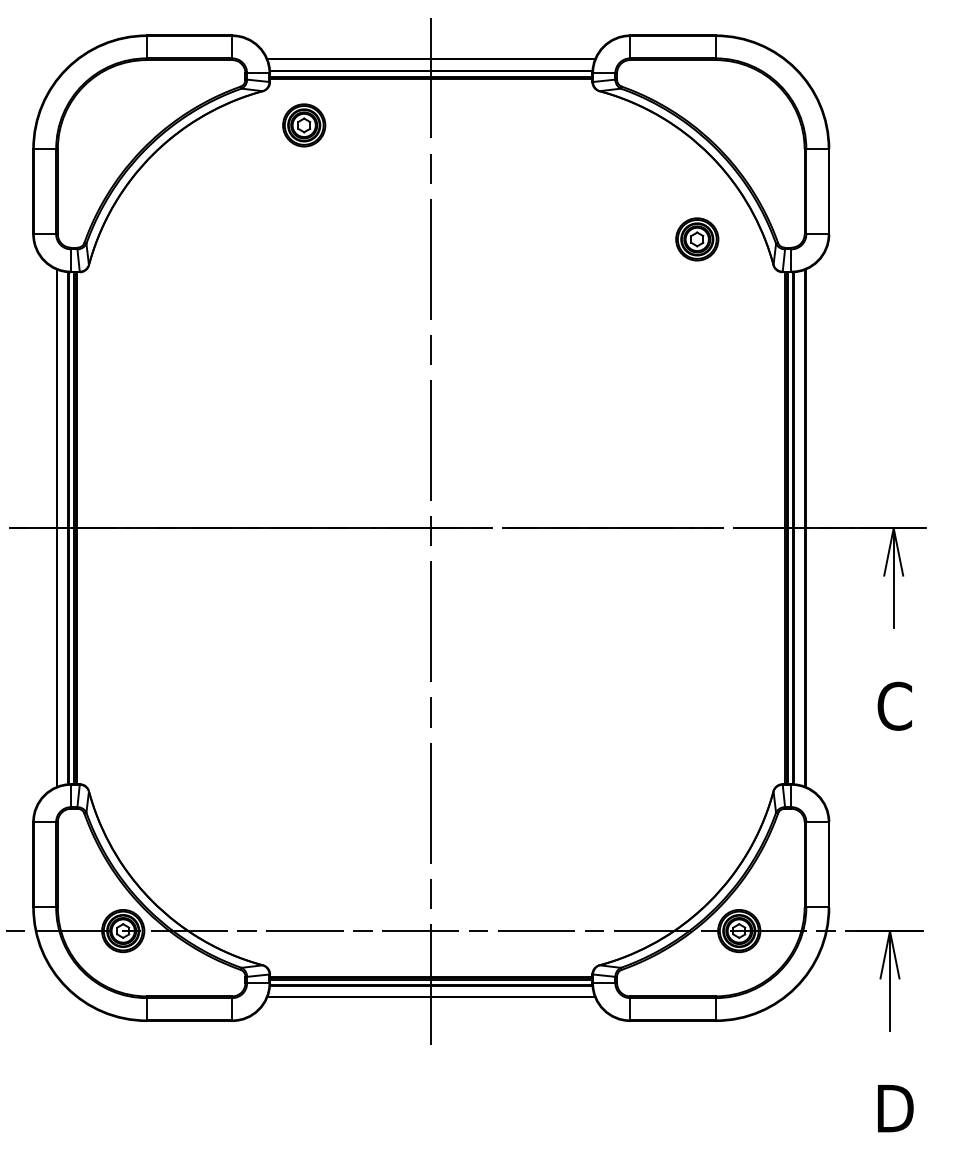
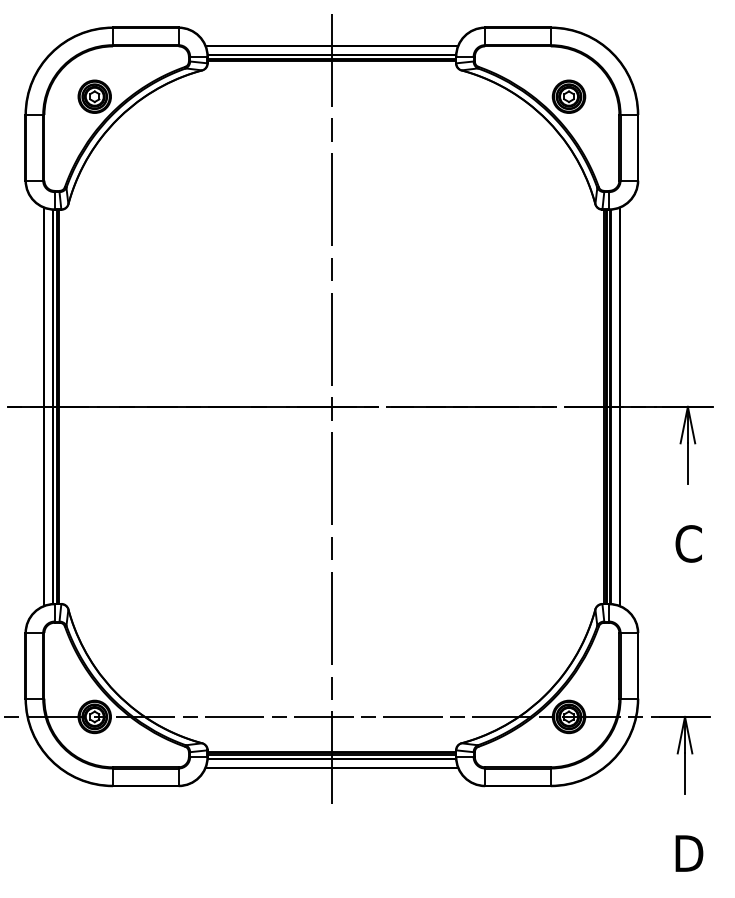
part: (304, 125) -> (94, 96), moved
part: (697, 239) -> (569, 96), moved

